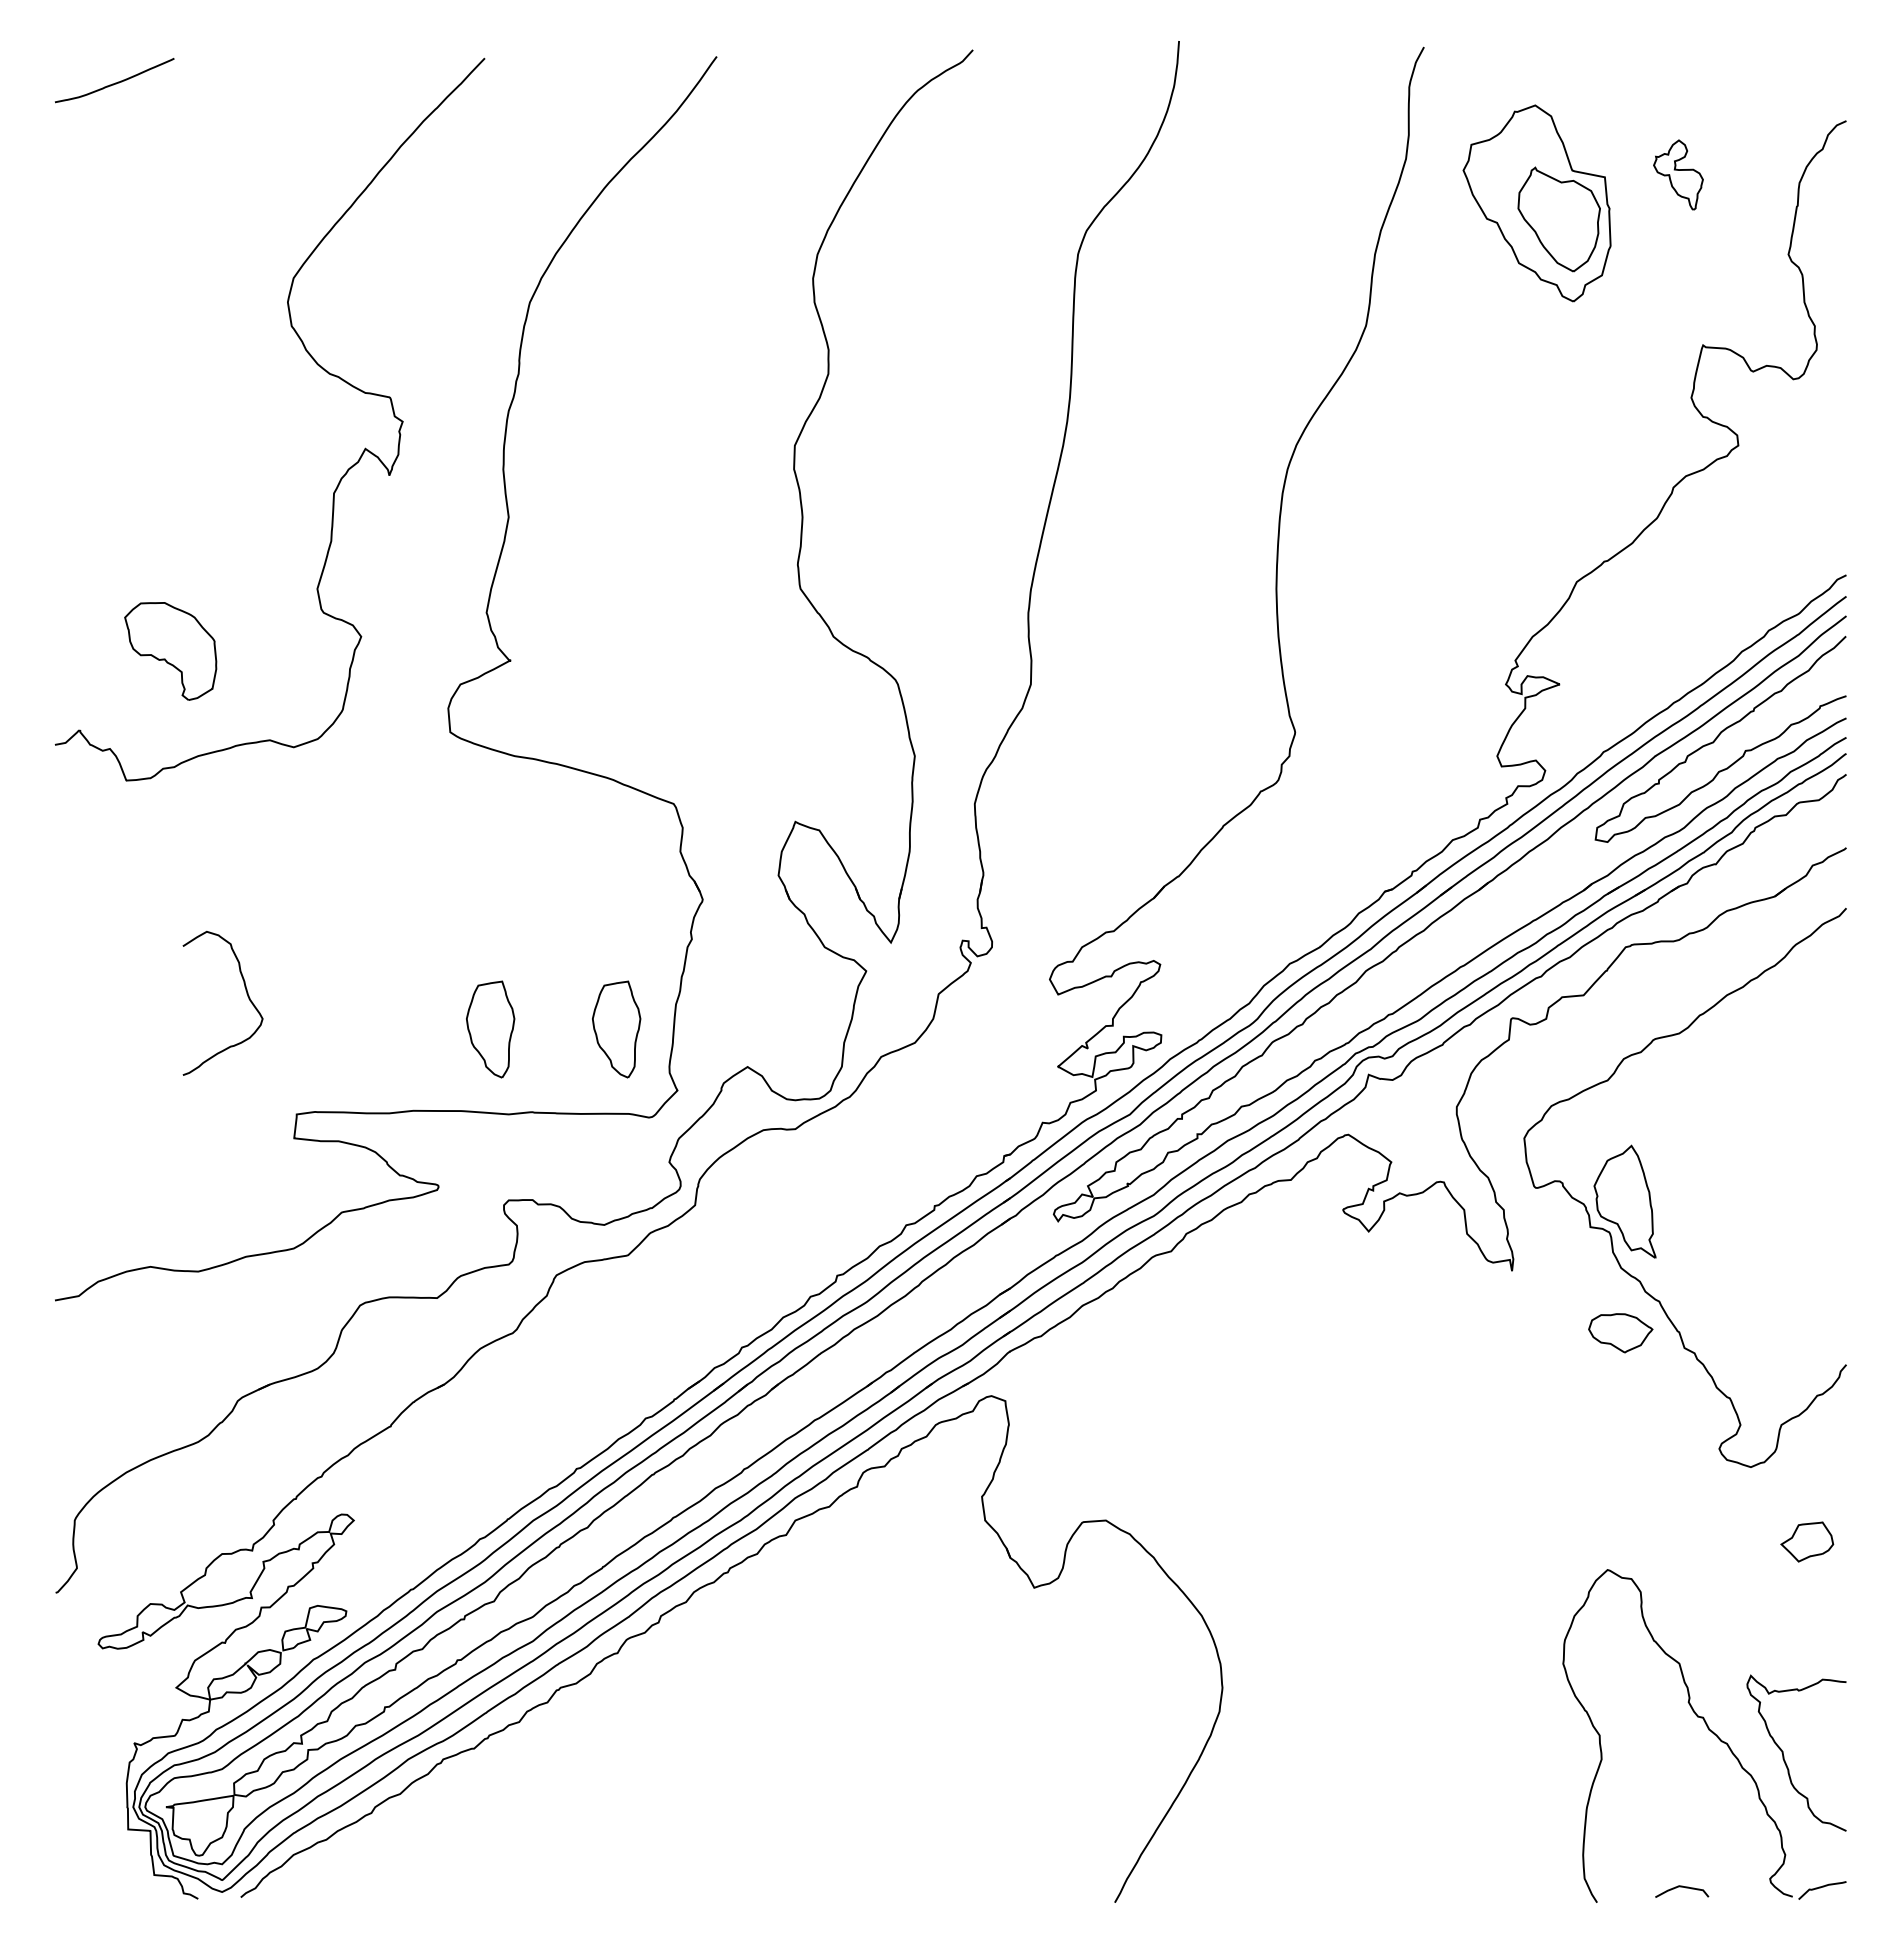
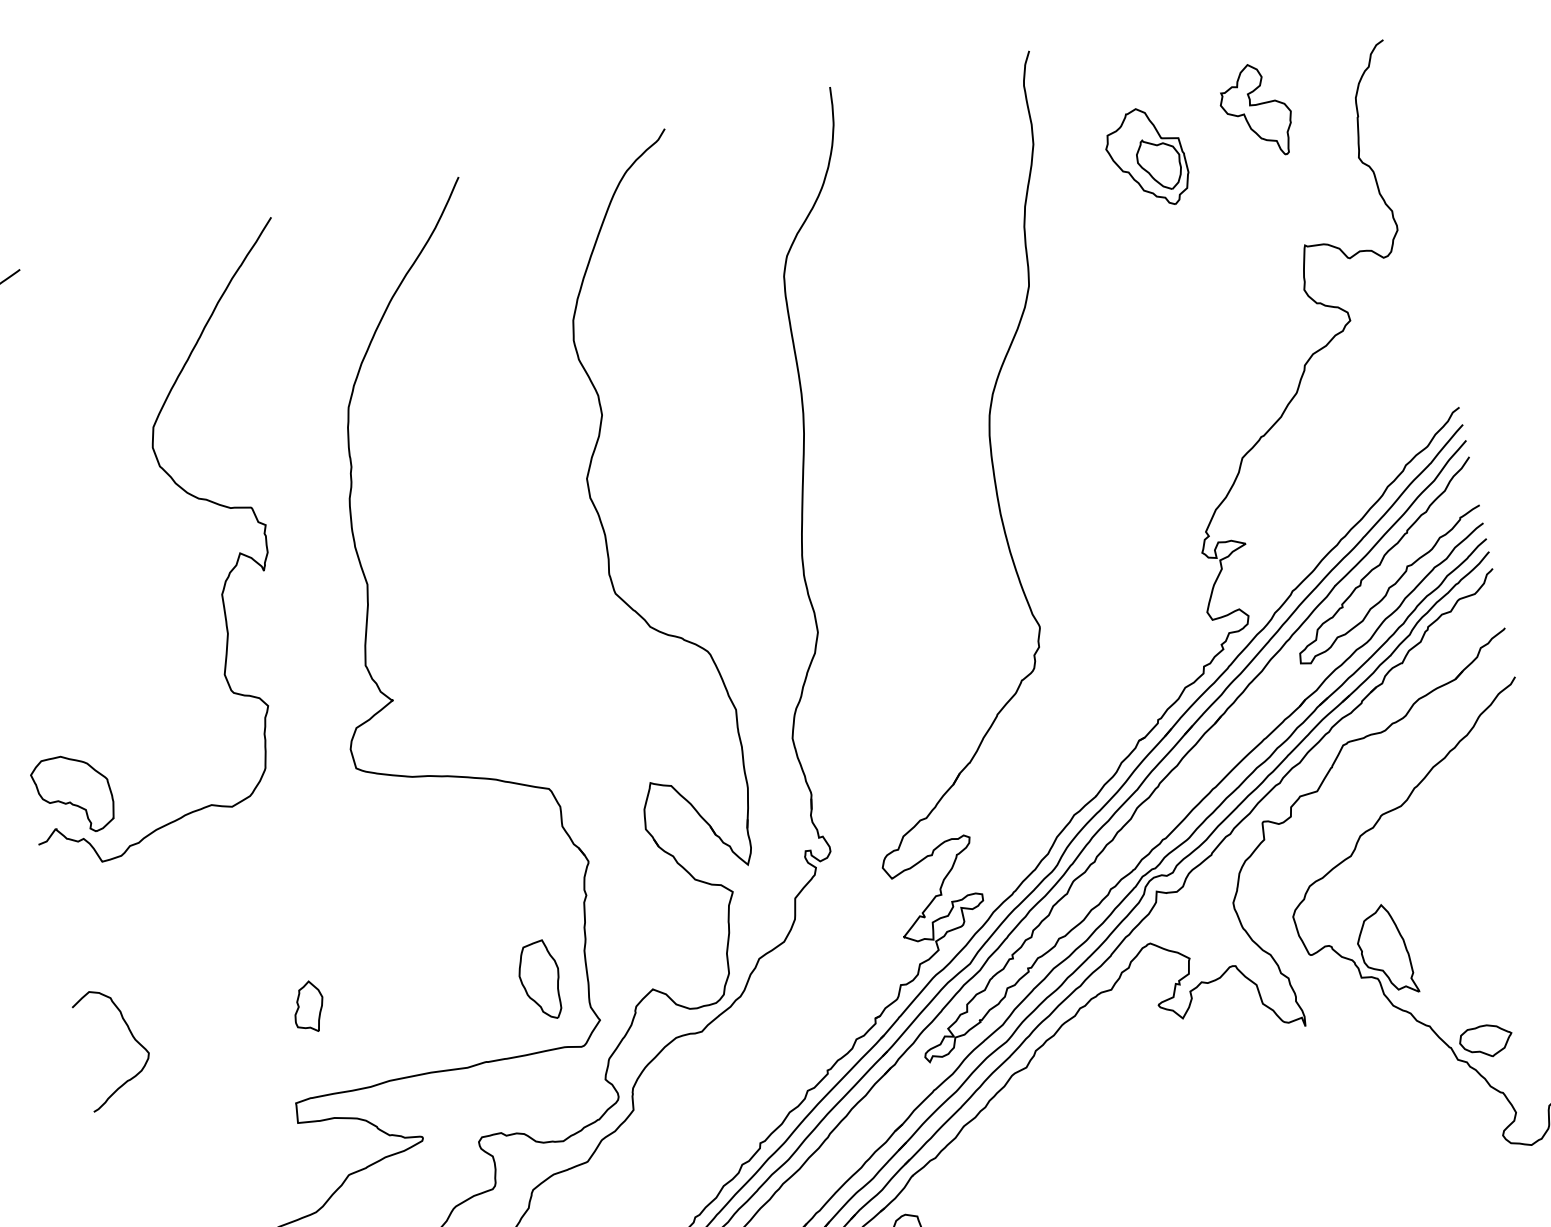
part: (1678, 174) -> (1256, 111), size x1.67
part: (1536, 203) -> (1146, 158), size x0.62
part: (170, 651) -> (73, 795), moved
curve: (246, 994) -> (131, 1036), moved
part: (334, 1003) -> (308, 1007), added
part: (490, 1029) -> (438, 1002), removed
part: (1620, 1333) -> (1486, 1041), moved

